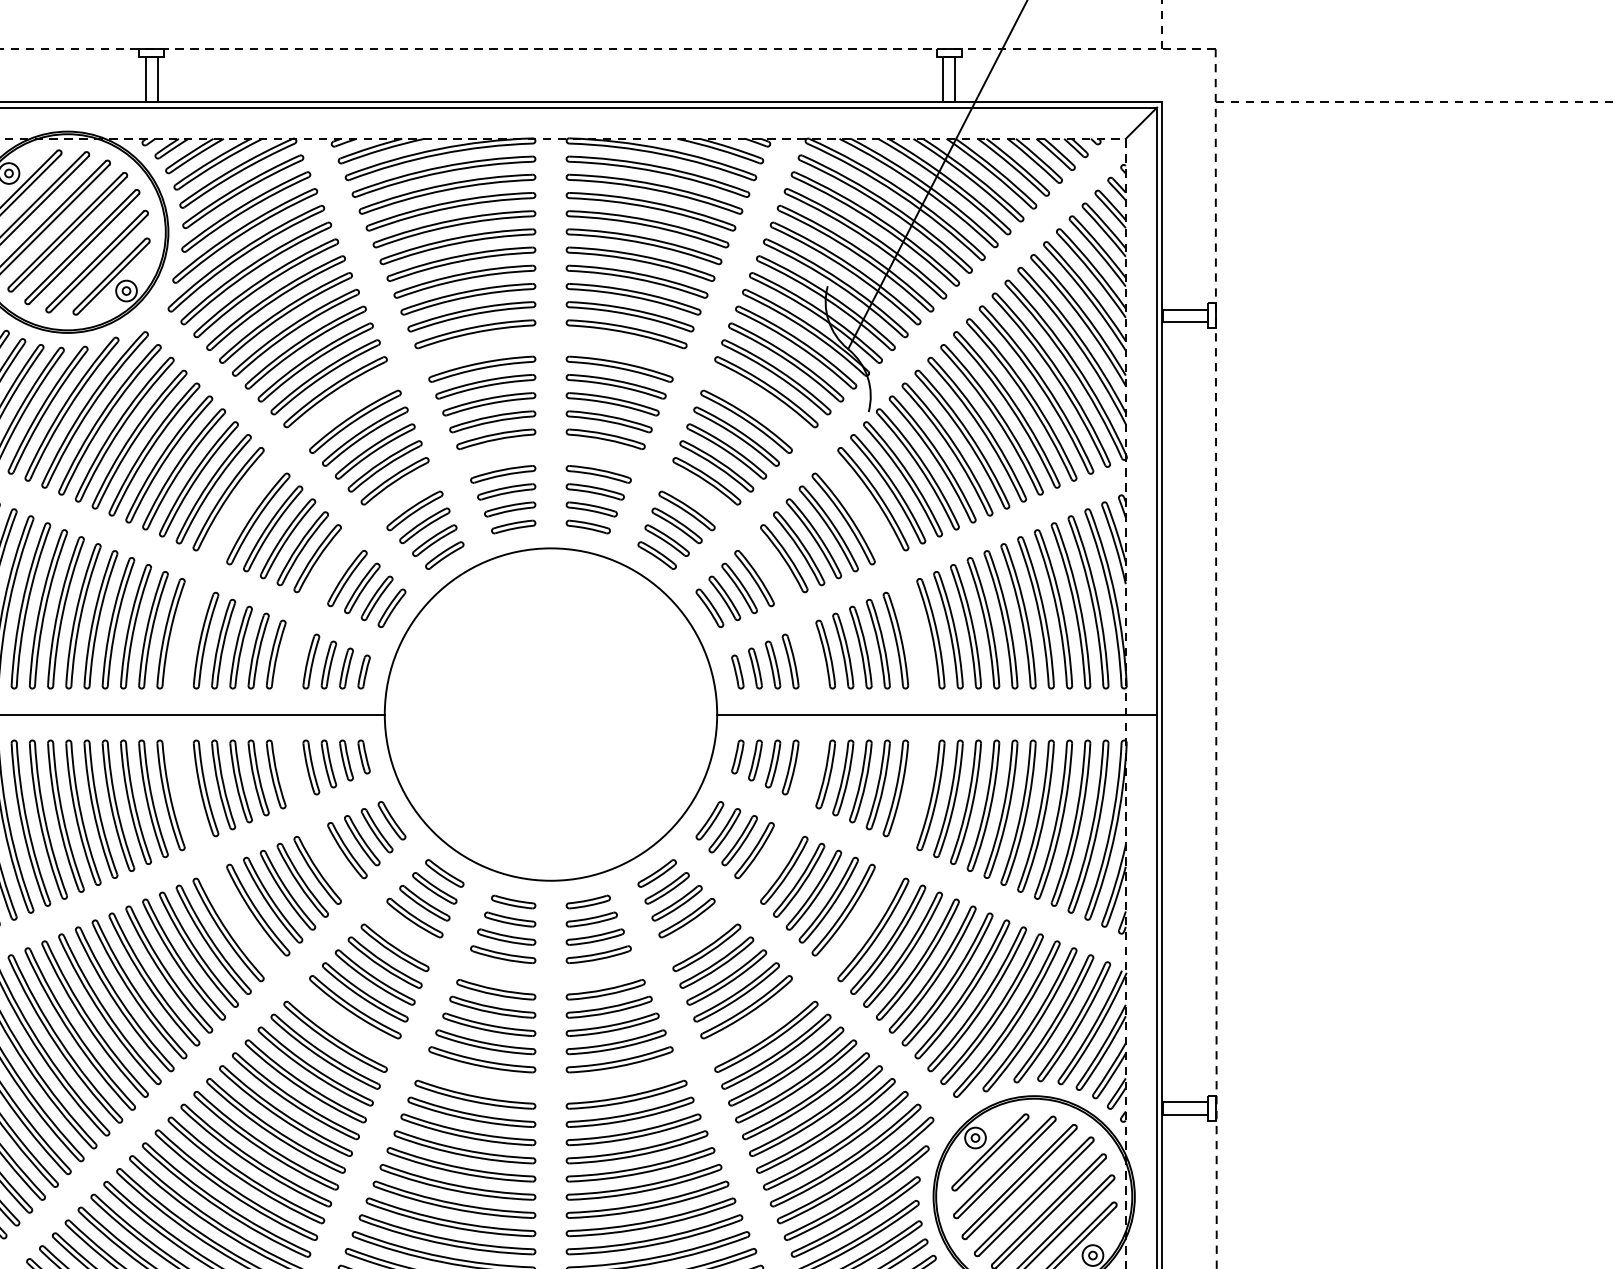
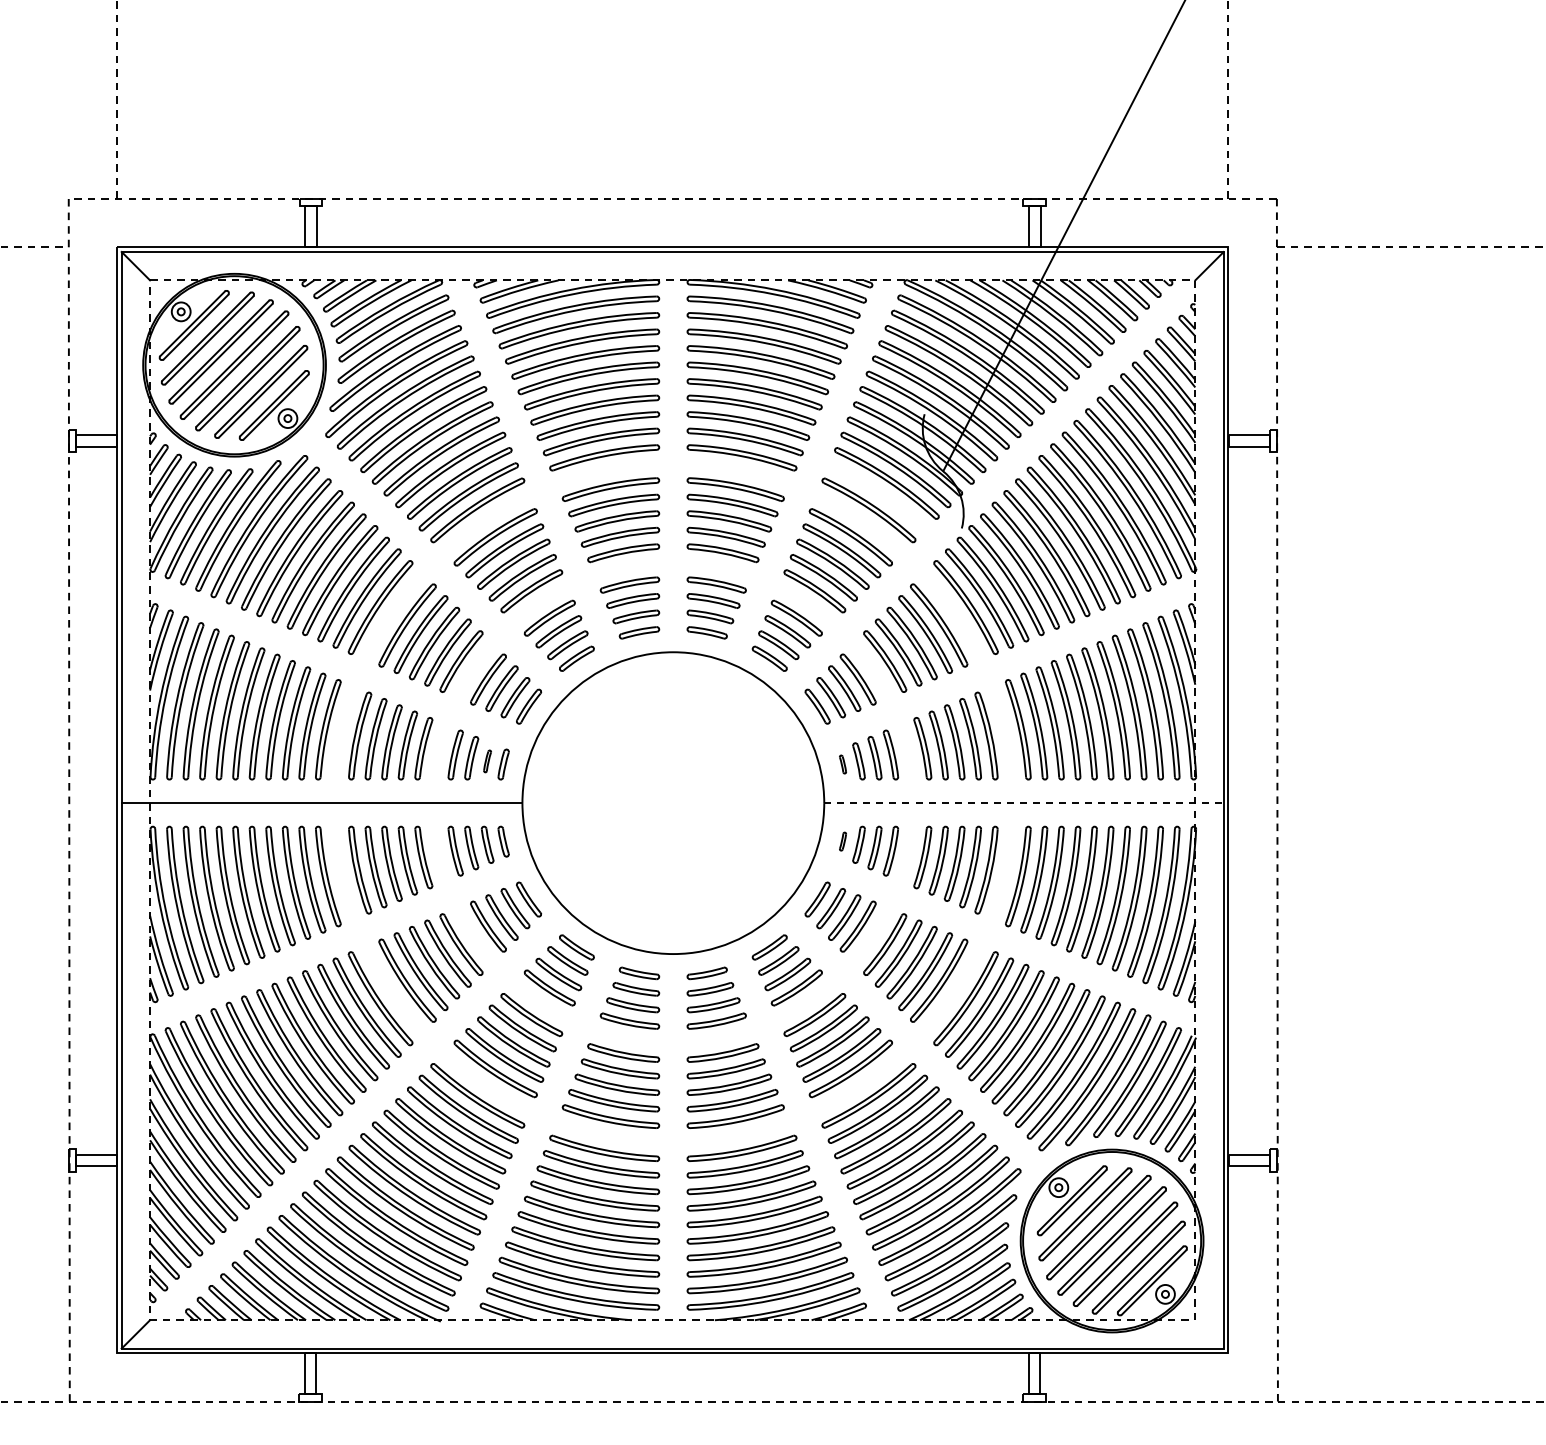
part: (775, 376) -> (877, 496), removed
part: (346, 668) -> (487, 761), size x0.6
part: (737, 671) -> (842, 764), size x0.6
line: (936, 714) -> (1023, 803), solid -> dashed
part: (737, 756) -> (842, 841), size x0.6

